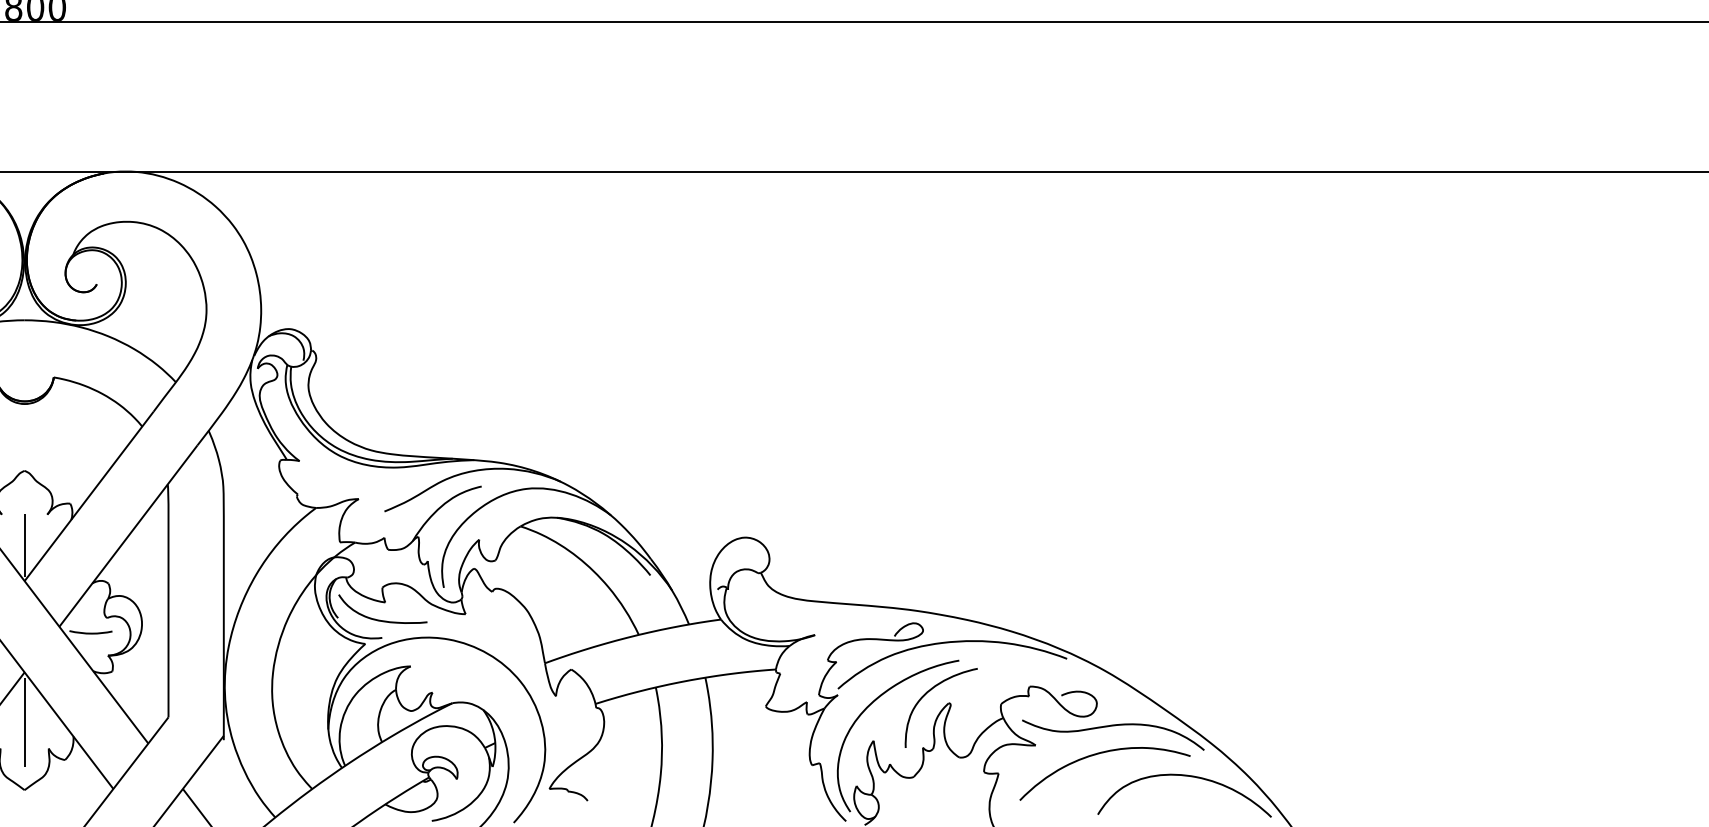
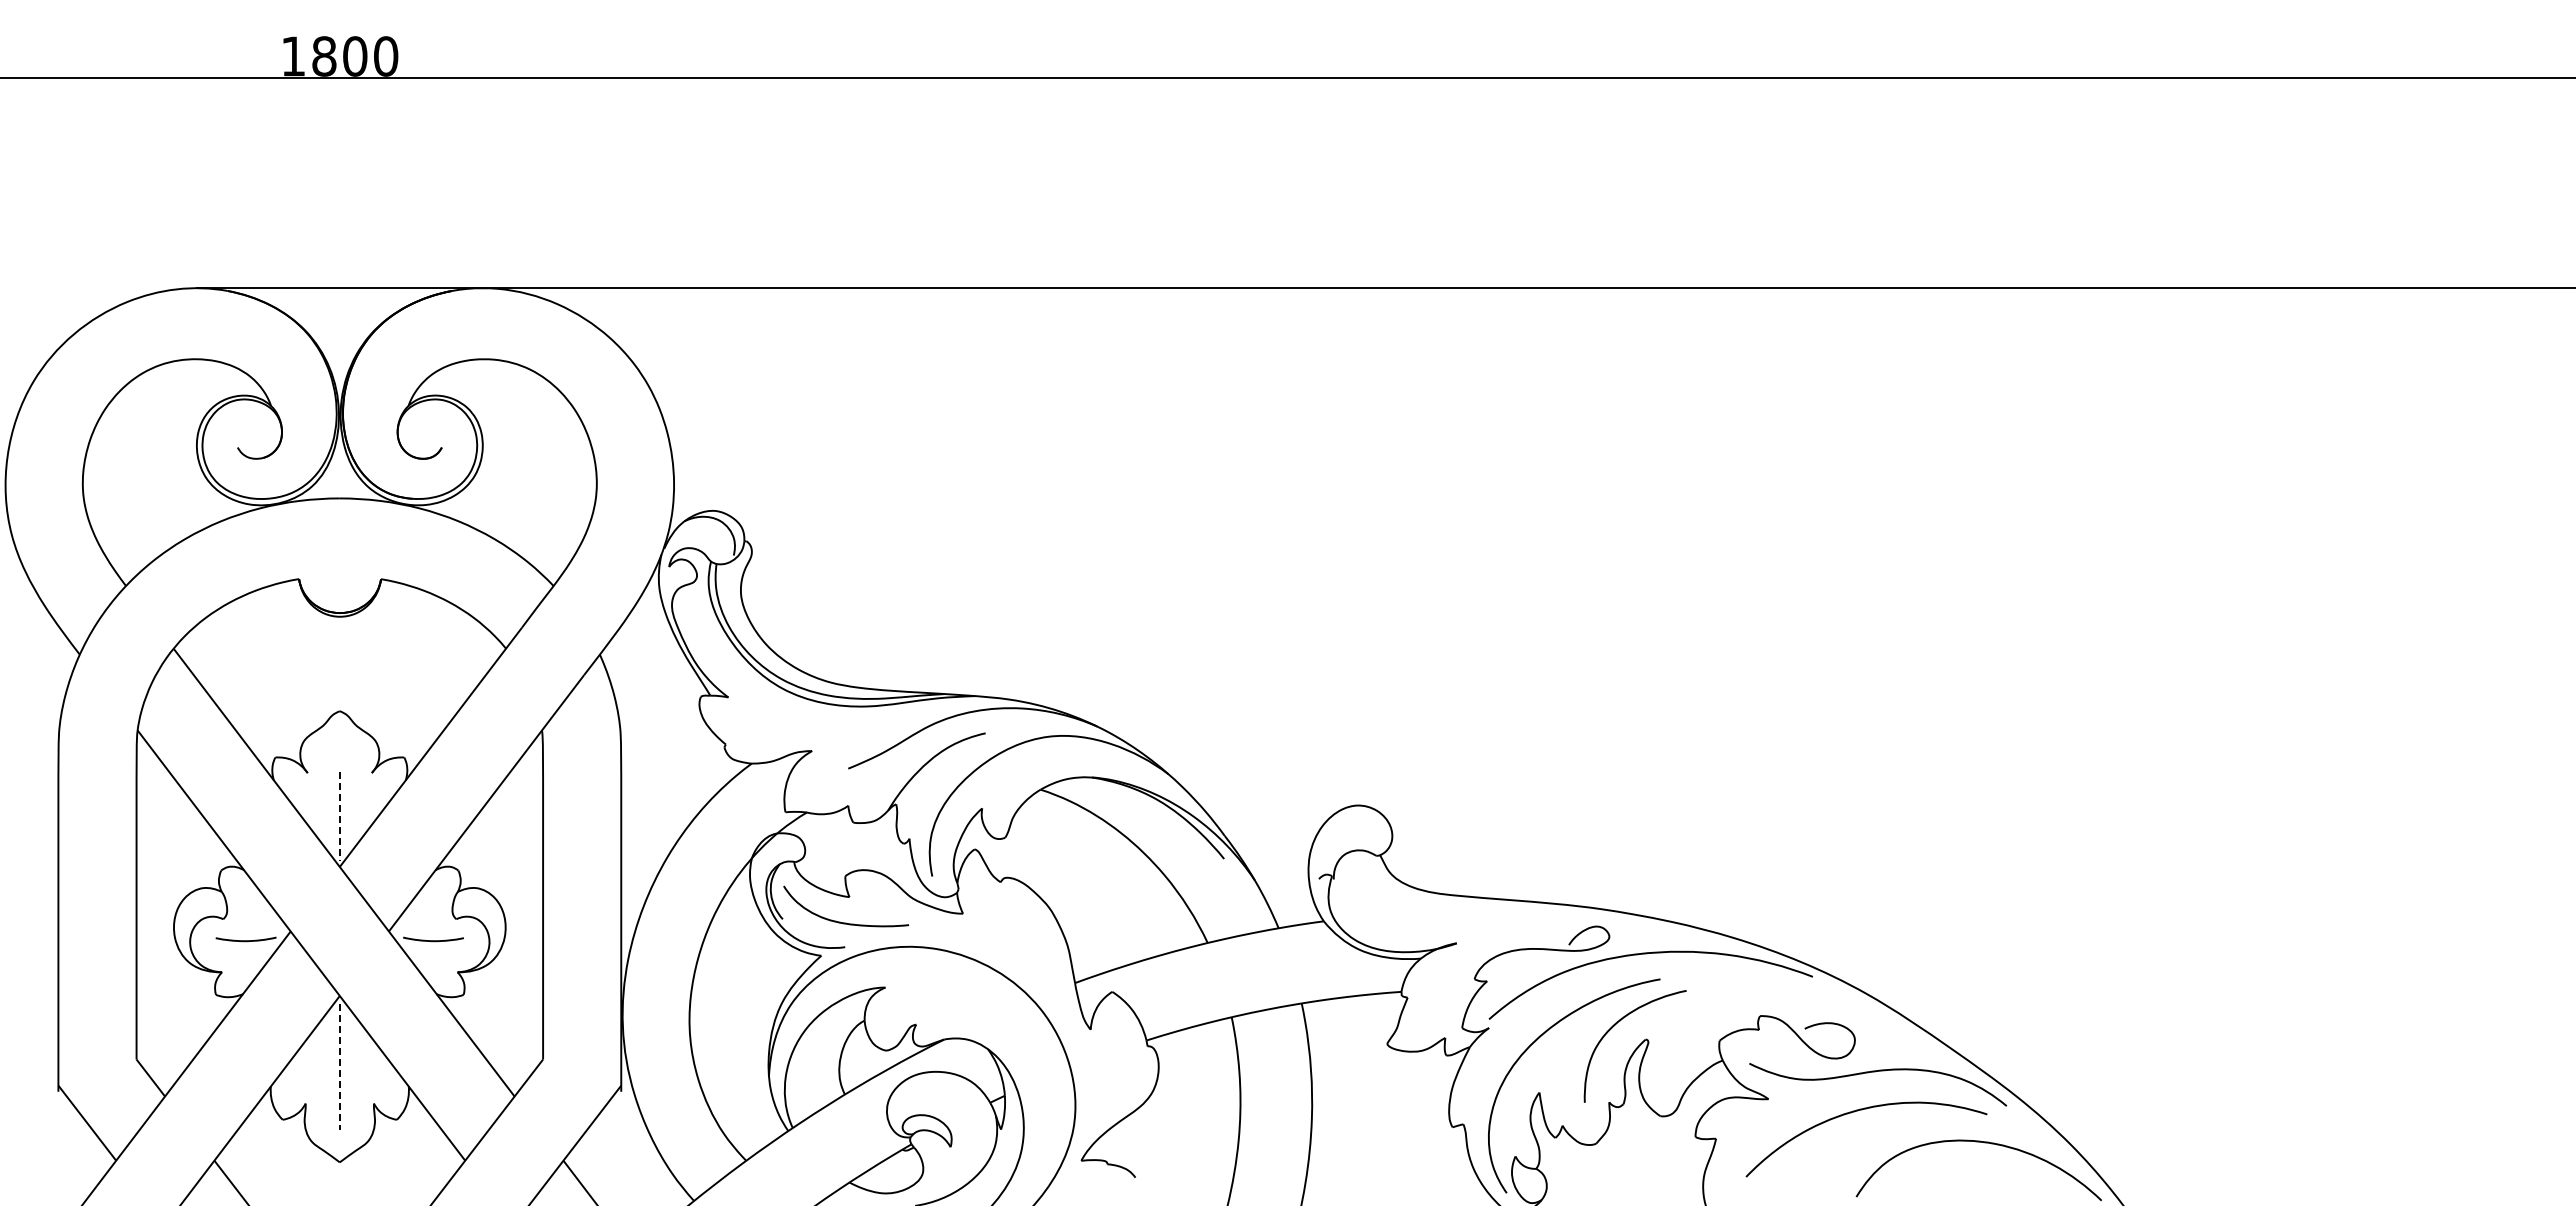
line: (24, 545) -> (339, 816), solid -> dashed
line: (24, 723) -> (339, 1067), solid -> dashed

